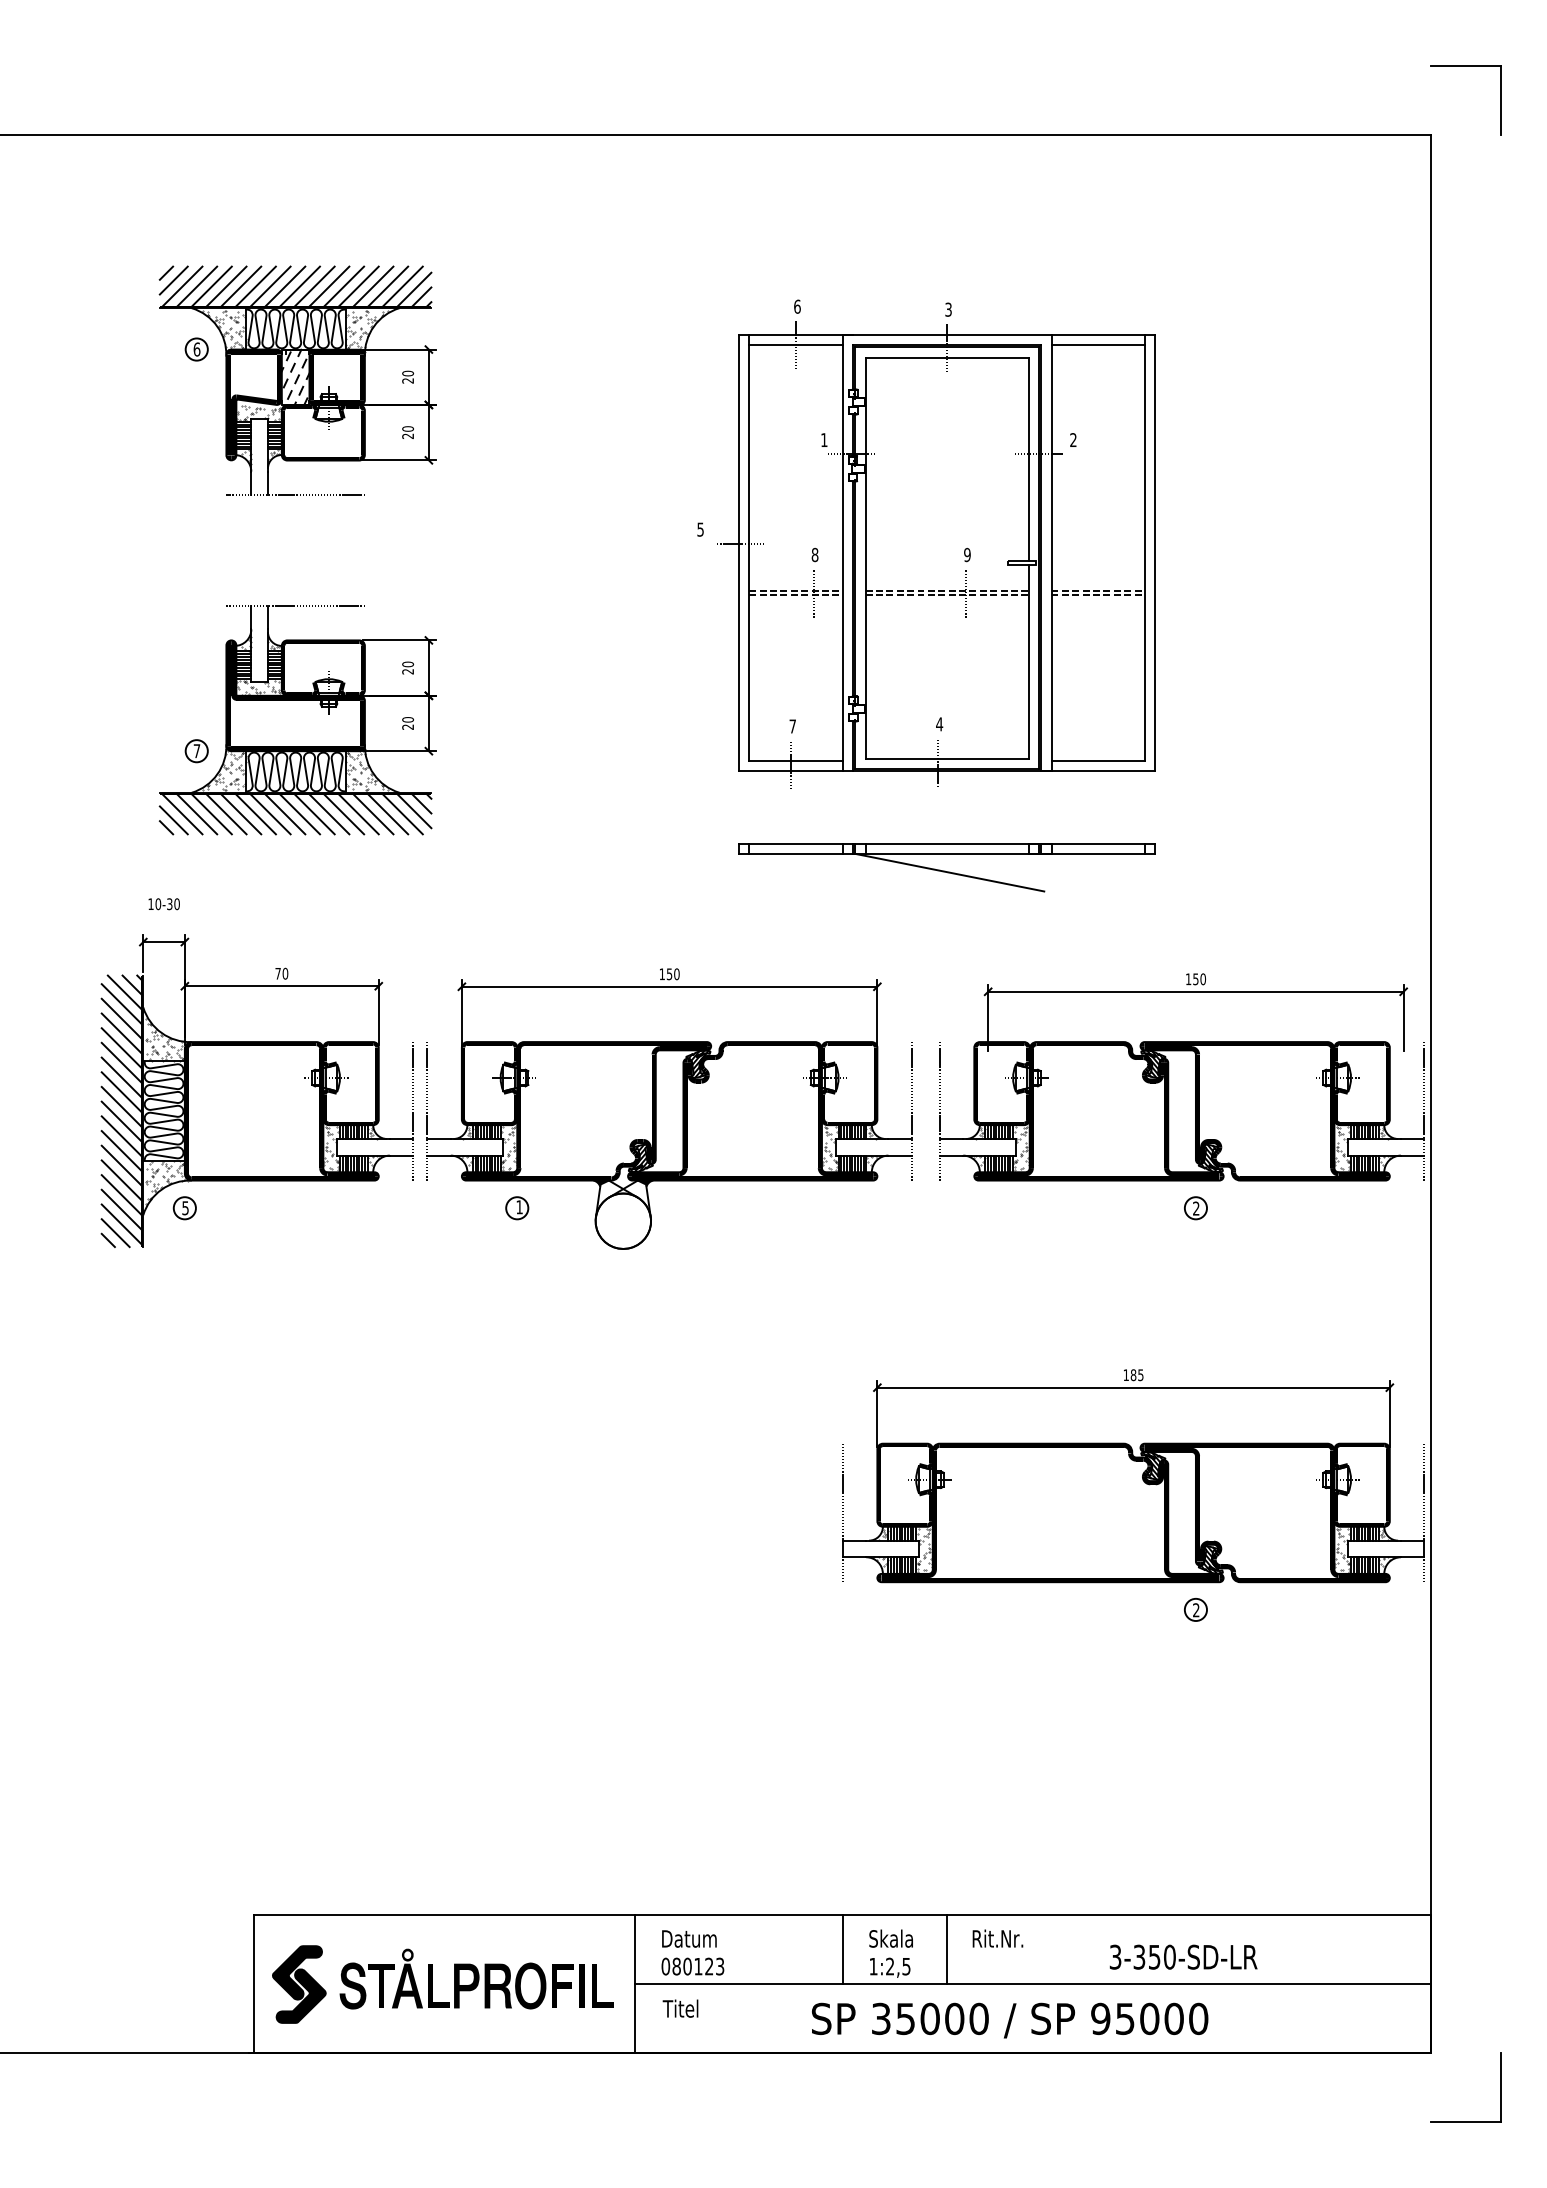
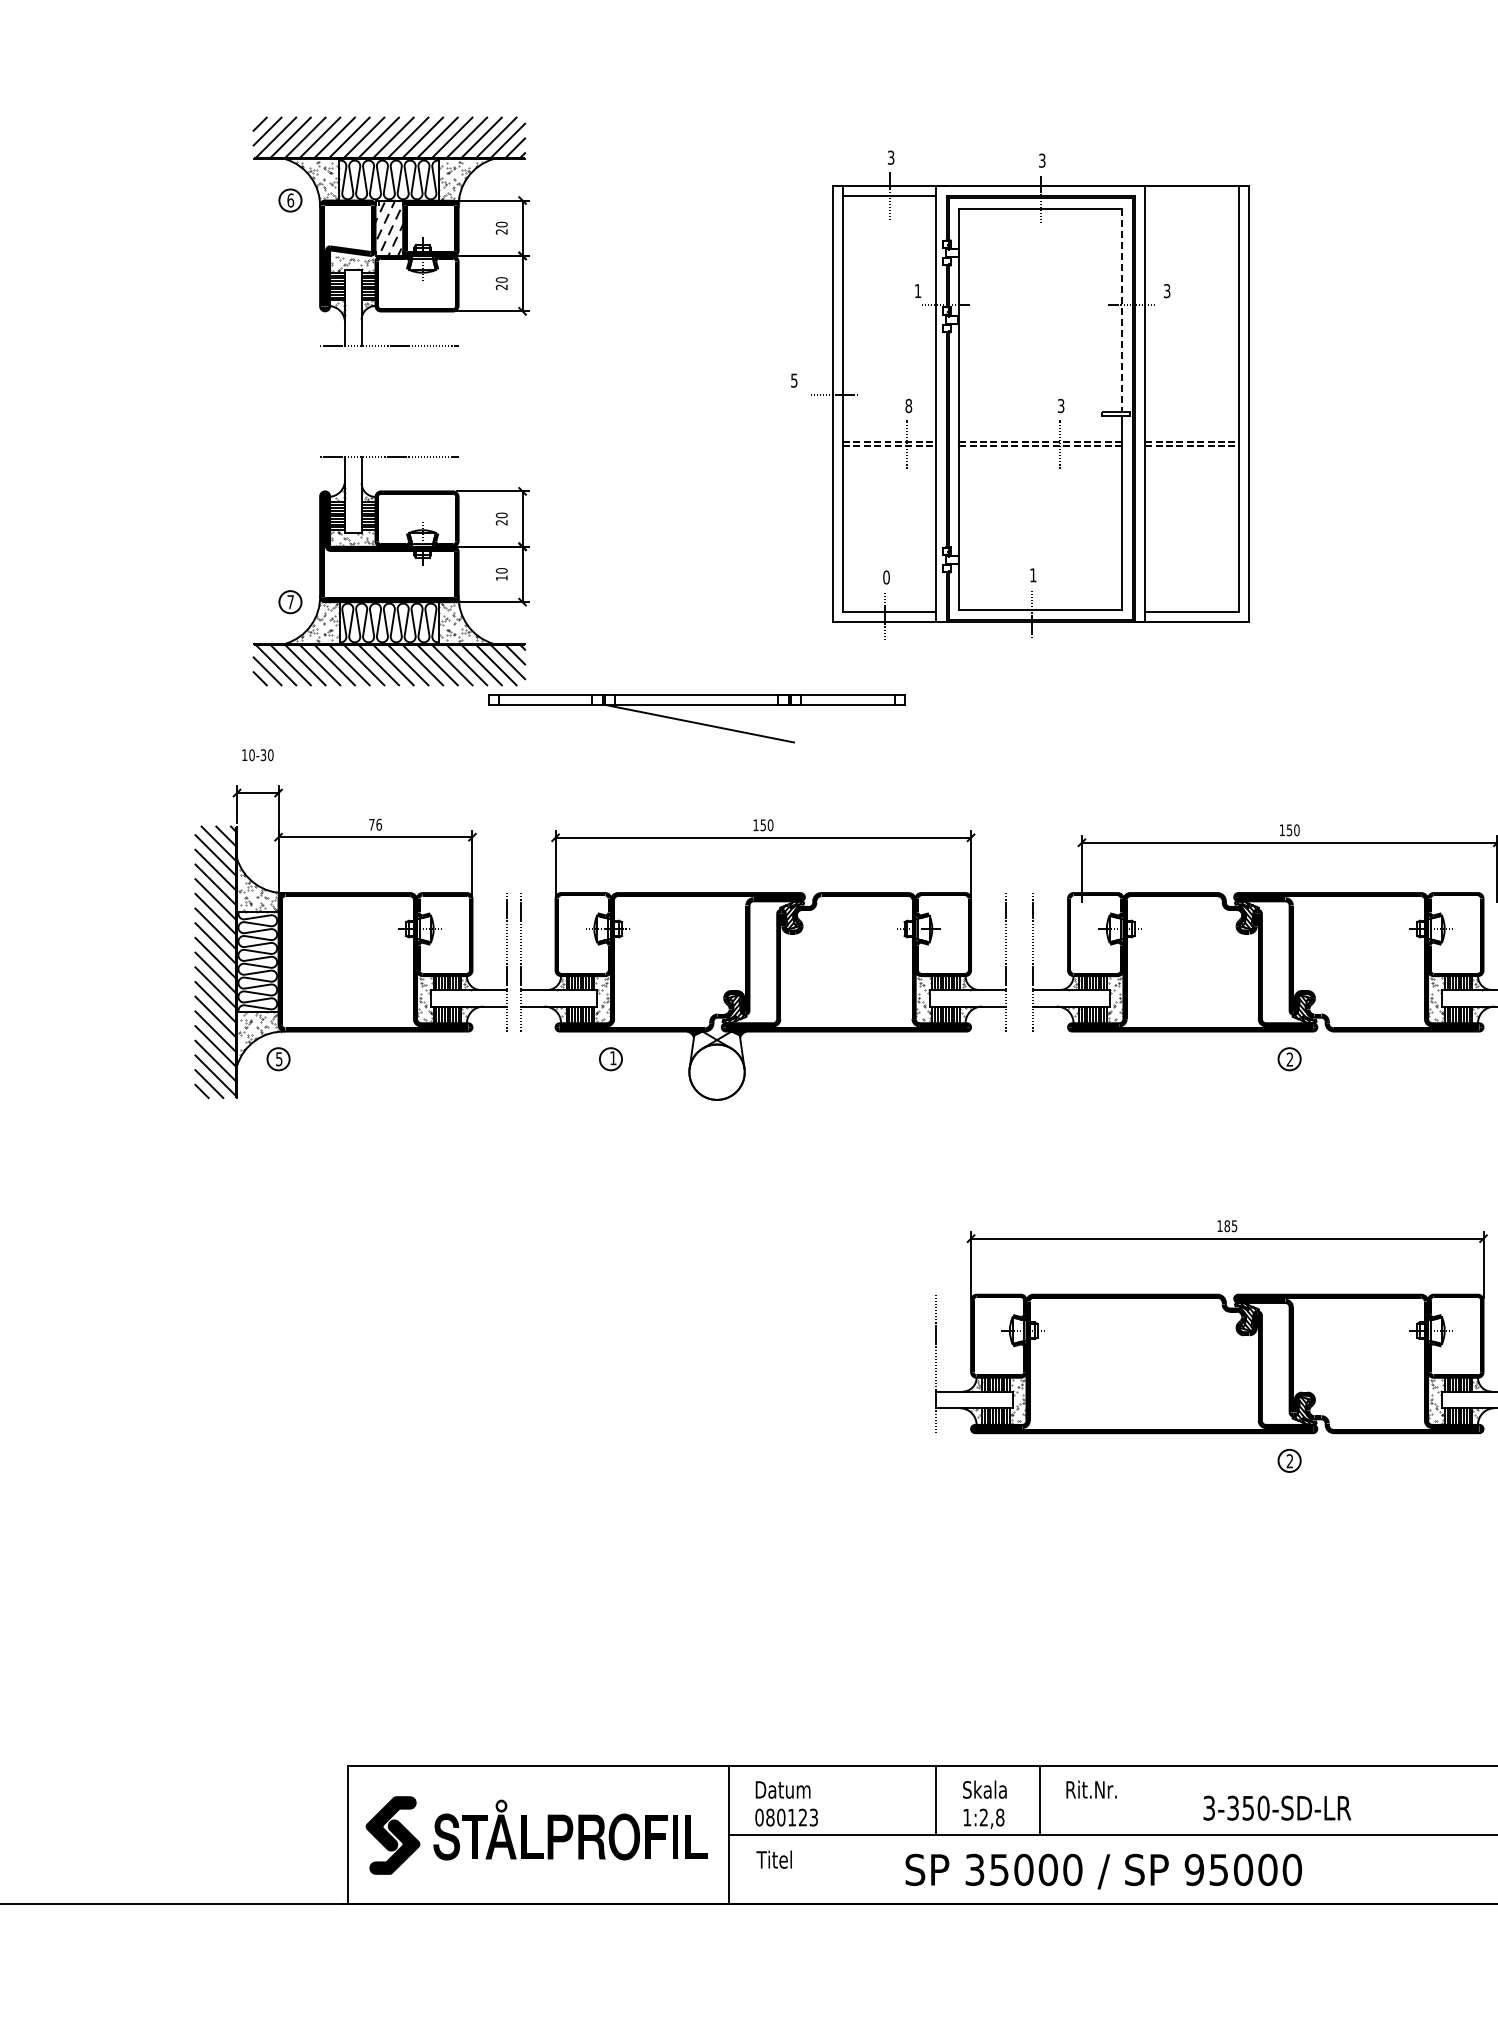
text: (797, 306) -> (891, 157), 6 -> 3
line: (1098, 345) -> (1192, 196), removed
text: (1073, 440) -> (1167, 291), 2 -> 3
line: (1028, 459) -> (1122, 310), solid -> dashed
text: (967, 554) -> (1061, 405), 9 -> 3
text: (939, 724) -> (1033, 575), 4 -> 1
text: (407, 726) -> (501, 577), 20 -> 10
text: (792, 726) -> (886, 577), 7 -> 0
part: (946, 867) -> (696, 718), moved
text: (285, 973) -> (379, 824), 70 -> 76
text: (906, 1966) -> (1000, 1817), 1:2,5 -> 1:2,8

